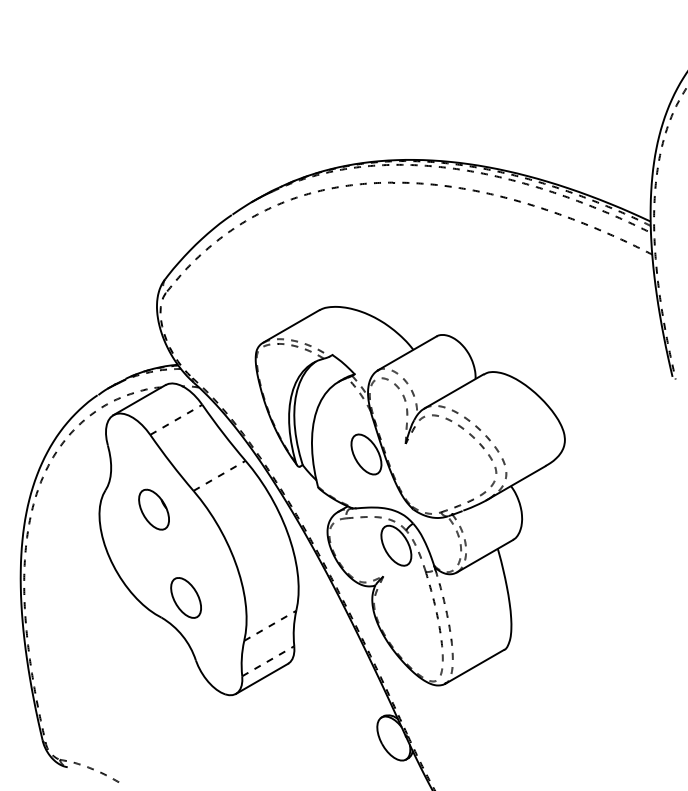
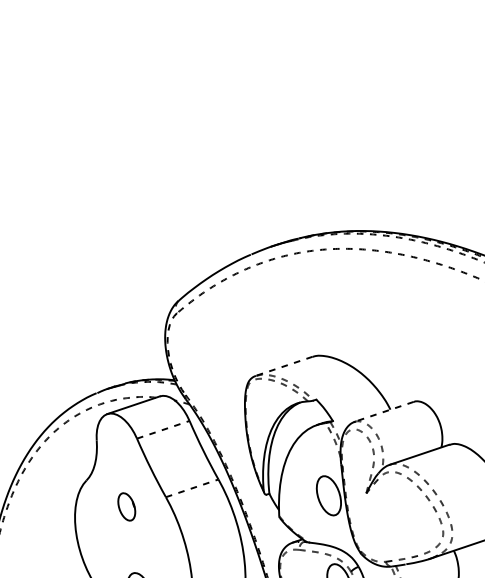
line: (290, 326) -> (283, 366), solid -> dashed
line: (407, 353) -> (384, 411), solid -> dashed
part: (153, 509) -> (126, 506), size x0.7

